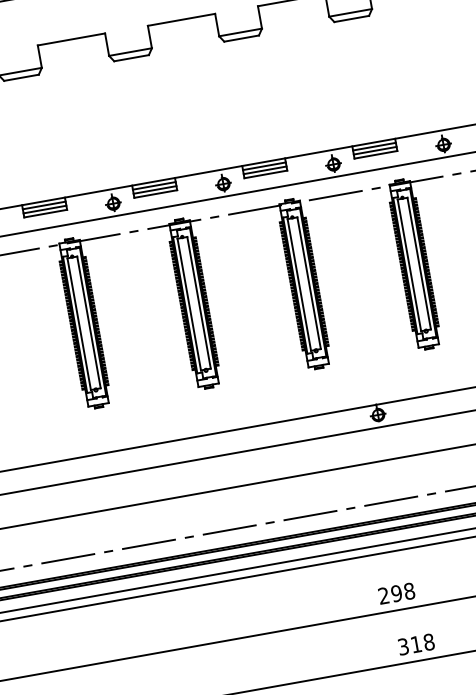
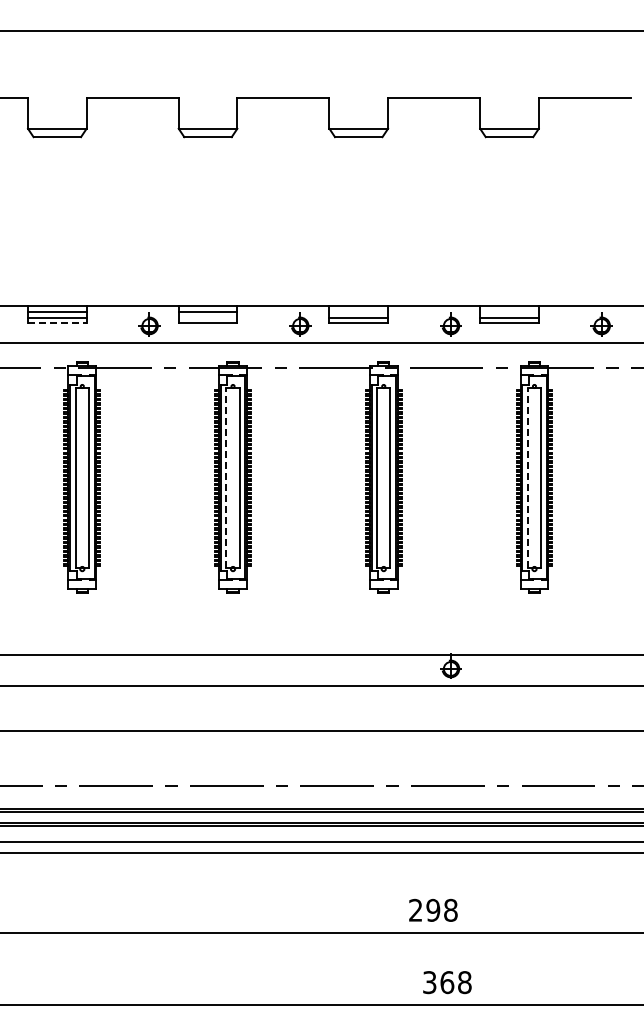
line: (374, 146) -> (509, 311), removed
line: (264, 165) -> (358, 311), removed
line: (154, 189) -> (207, 317), removed
line: (45, 213) -> (57, 323), solid -> dashed
line: (409, 265) -> (527, 477), solid -> dashed
line: (189, 304) -> (226, 477), solid -> dashed
text: (416, 644) -> (447, 982), 318 -> 368

